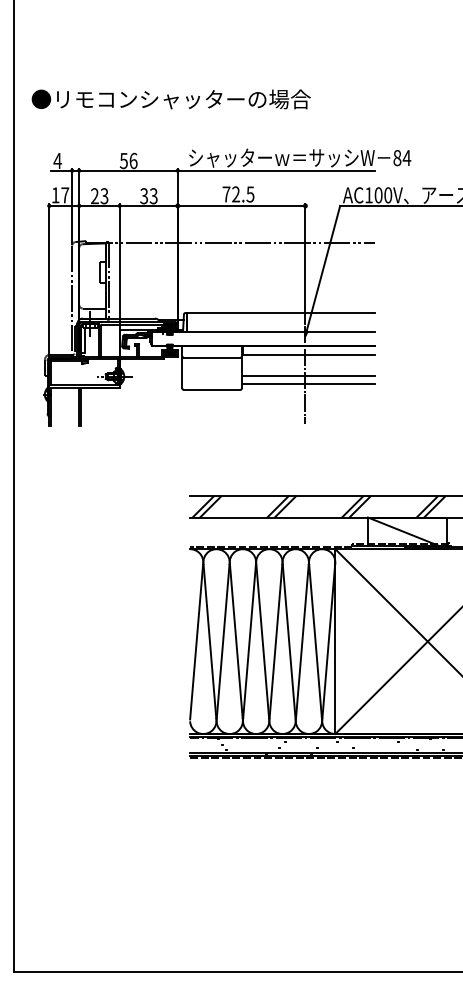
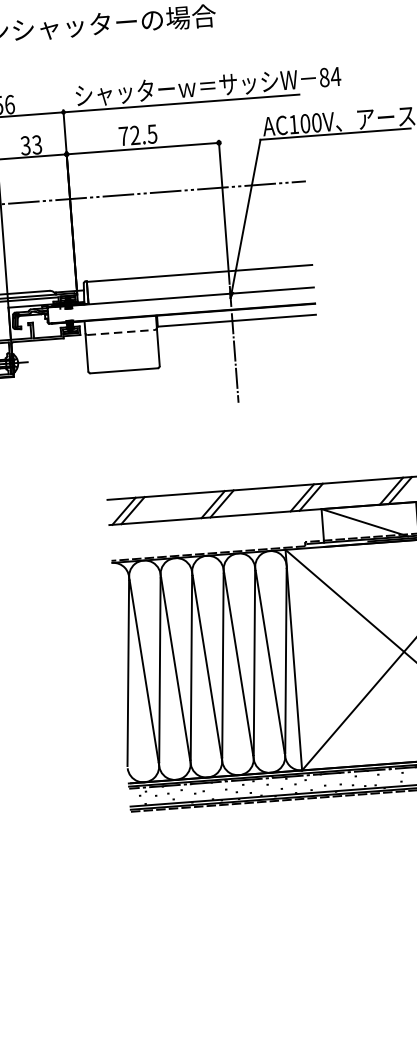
line: (212, 357) -> (121, 332), solid -> dashed
line: (308, 375) -> (237, 345), removed
line: (308, 383) -> (238, 354), removed

